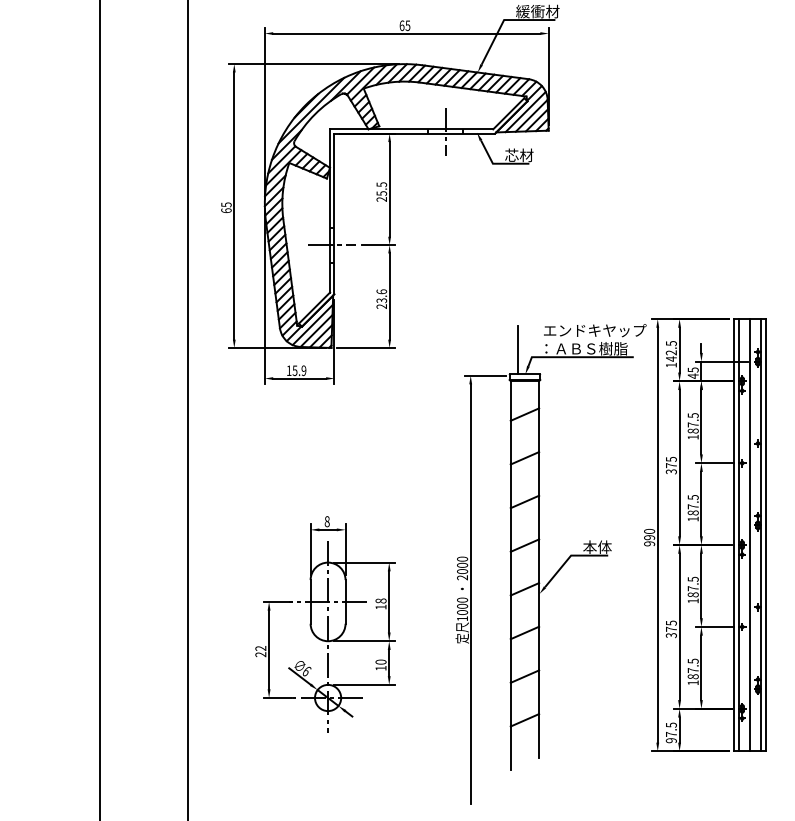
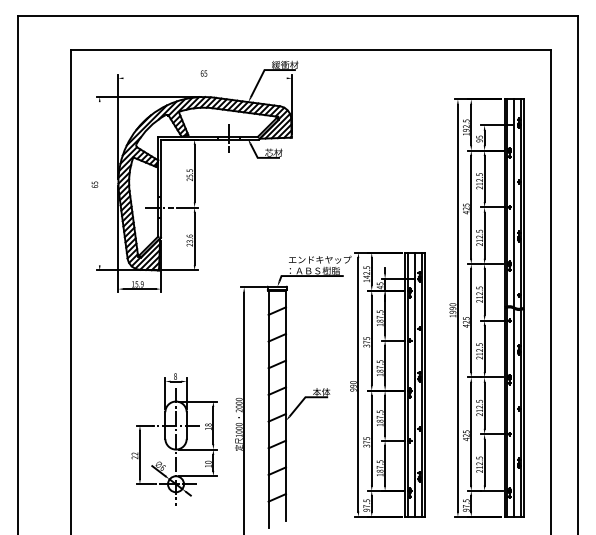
line: (405, 33) -> (204, 78), removed
line: (233, 205) -> (99, 183), removed
line: (517, 349) -> (272, 271), removed
part: (325, 624) -> (174, 439), moved

